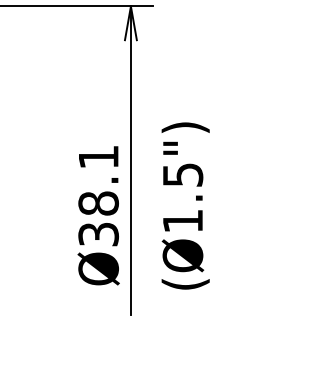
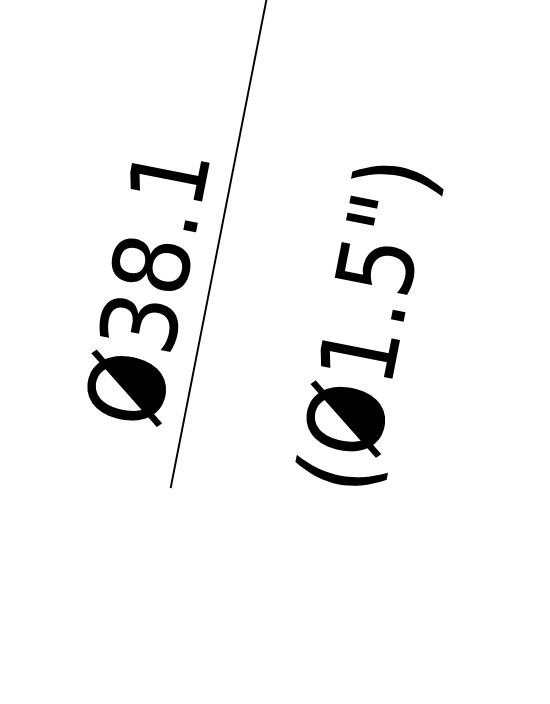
text: (185, 205) -> (369, 324), moved

